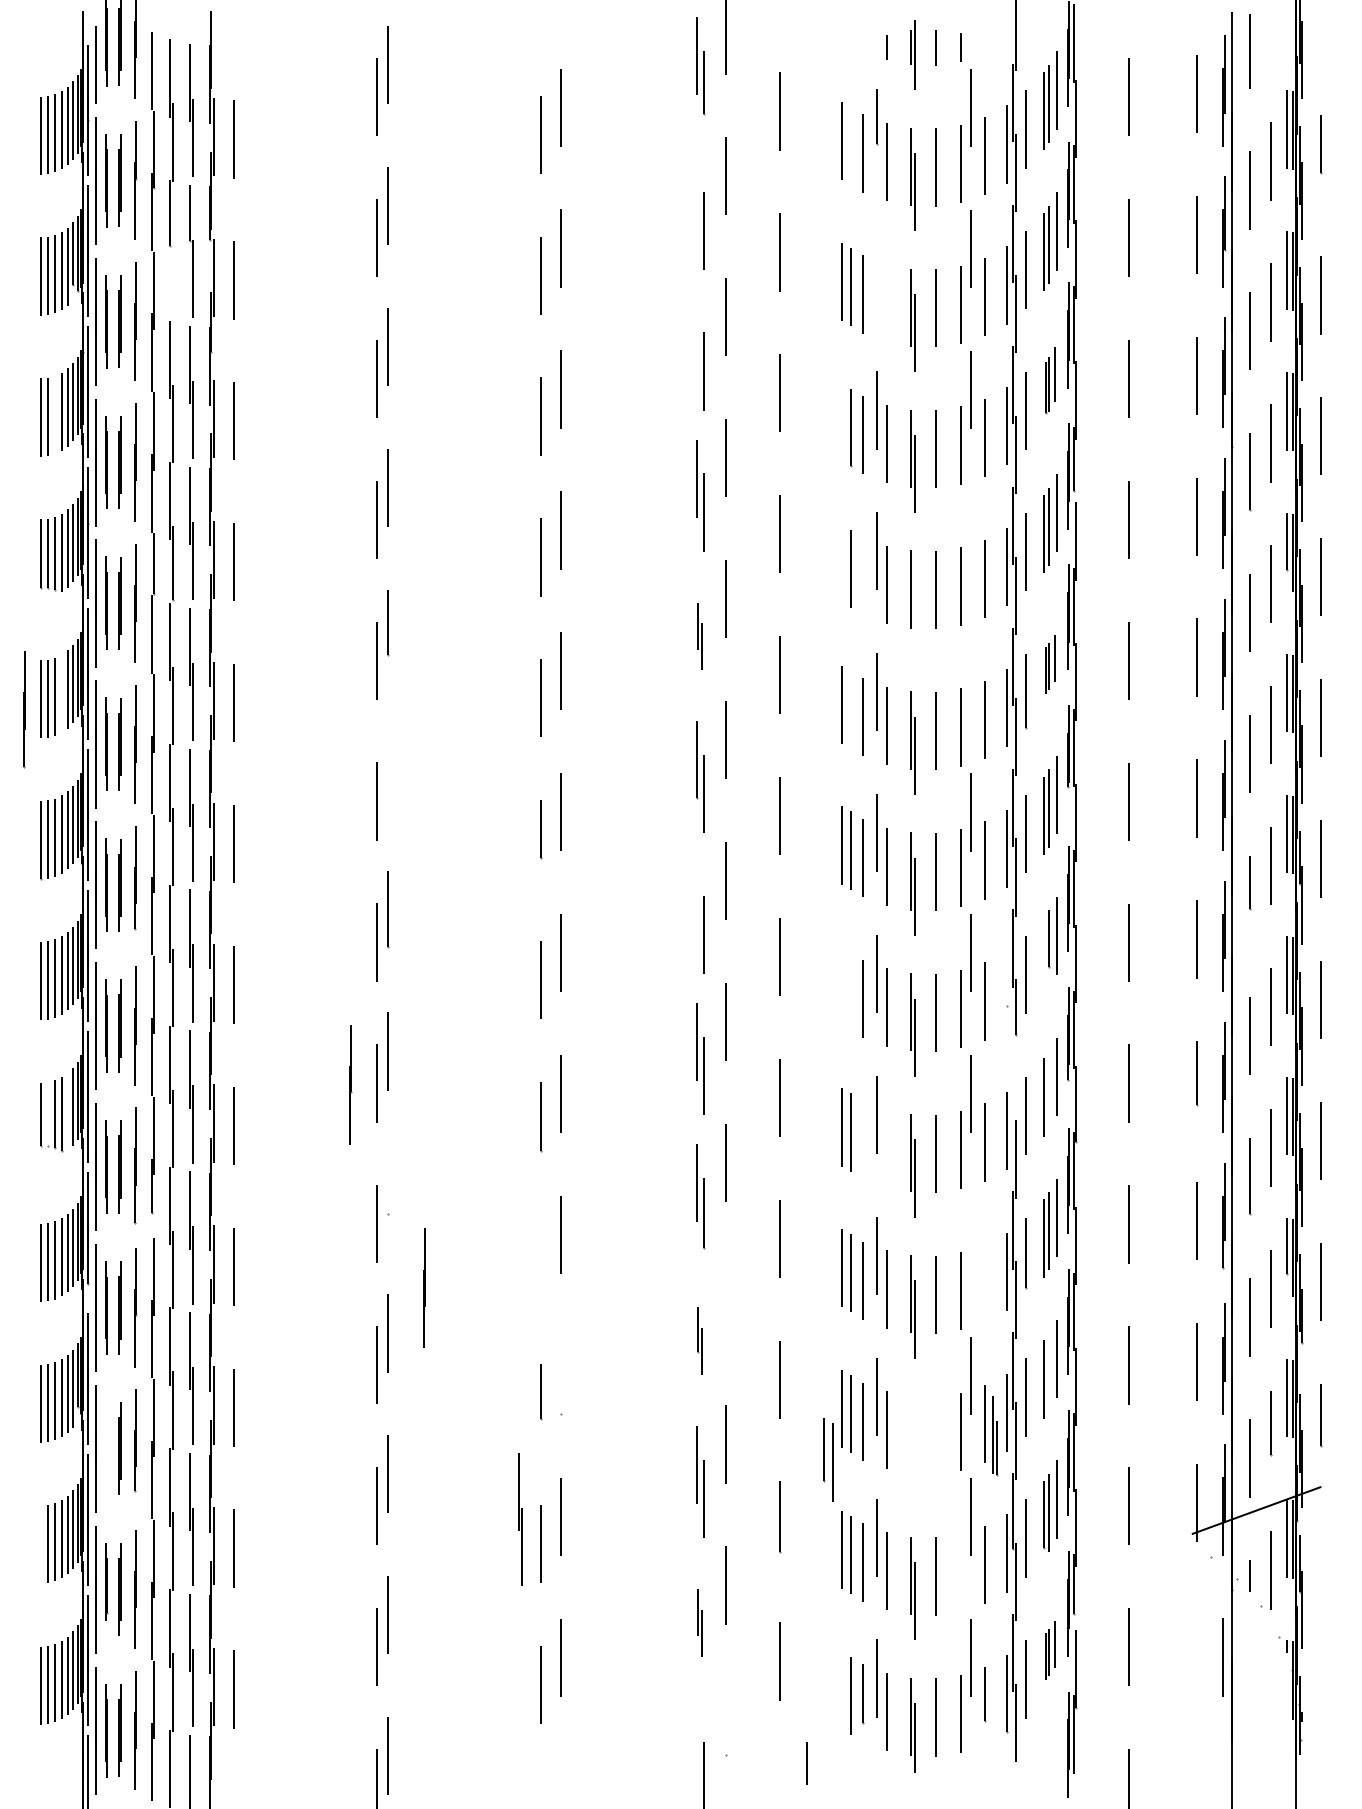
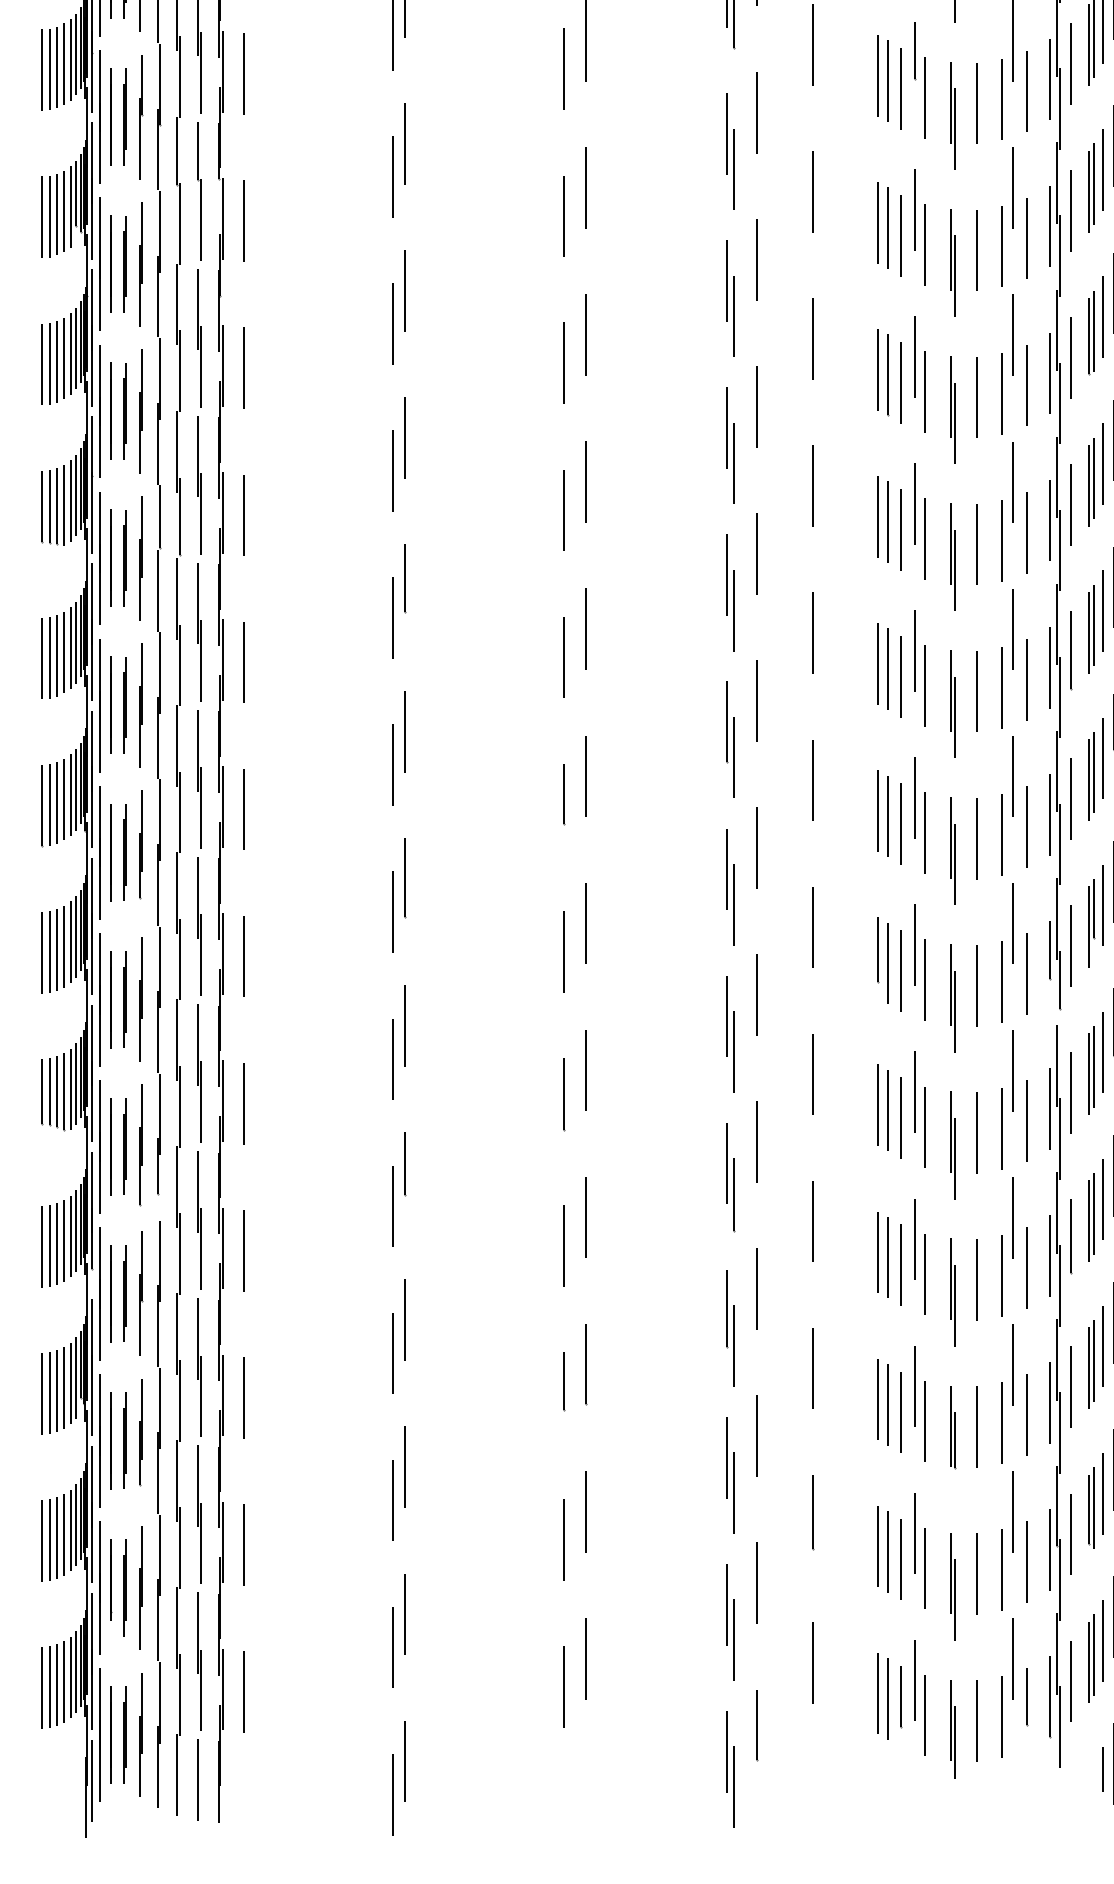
line: (850, 145) -> (887, 80), added
line: (696, 196) -> (726, 133), added
line: (877, 269) -> (915, 209), added
line: (173, 283) -> (180, 224), added
line: (886, 302) -> (924, 244), added
line: (696, 337) -> (726, 280), added
part: (1050, 380) -> (1096, 325), size x1.43
line: (55, 414) -> (57, 361), added
line: (841, 422) -> (877, 369), added
line: (970, 530) -> (1012, 482), added
line: (841, 563) -> (877, 516), added
line: (863, 576) -> (900, 530), added
line: (915, 614) -> (955, 569), added
part: (700, 636) -> (730, 592), size x1.67
part: (1050, 664) -> (1096, 622), size x1.67
line: (970, 671) -> (1012, 629), added
line: (61, 693) -> (63, 652), added
line: (24, 709) -> (25, 669), removed
line: (850, 709) -> (887, 669), added
line: (388, 769) -> (405, 731), added
line: (696, 901) -> (726, 869), added
line: (1043, 956) -> (1088, 926), added
line: (1006, 978) -> (1050, 949), added
part: (350, 1084) -> (365, 1060), removed
line: (1013, 1089) -> (1057, 1065), added
line: (1048, 1090) -> (1093, 1066), added
line: (68, 1111) -> (71, 1088), added
line: (48, 1114) -> (50, 1091), added
line: (863, 1139) -> (900, 1117), added
line: (886, 1148) -> (924, 1127), added
line: (388, 1183) -> (405, 1163), added
line: (970, 1234) -> (1012, 1217), added
line: (540, 1261) -> (563, 1245), added
line: (984, 1282) -> (1027, 1267), added
line: (424, 1287) -> (442, 1272), removed
line: (725, 1303) -> (756, 1289), added
part: (700, 1340) -> (730, 1327), size x1.67
line: (1048, 1372) -> (1093, 1361), added
line: (561, 1374) -> (585, 1363), added
line: (936, 1435) -> (977, 1426), added
part: (995, 1436) -> (953, 1427), moved
line: (106, 1448) -> (110, 1440), added
part: (828, 1459) -> (883, 960), moved
part: (520, 1519) -> (542, 1514), removed
line: (40, 1544) -> (41, 1540), added
line: (960, 1572) -> (1002, 1569), added
part: (700, 1622) -> (730, 1622), size x1.67
part: (1050, 1650) -> (1096, 1651), size x1.67
line: (841, 1690) -> (877, 1693), added
line: (725, 1720) -> (756, 1724), added
line: (696, 1746) -> (726, 1751), added
line: (806, 1763) -> (1102, 1769), moved

